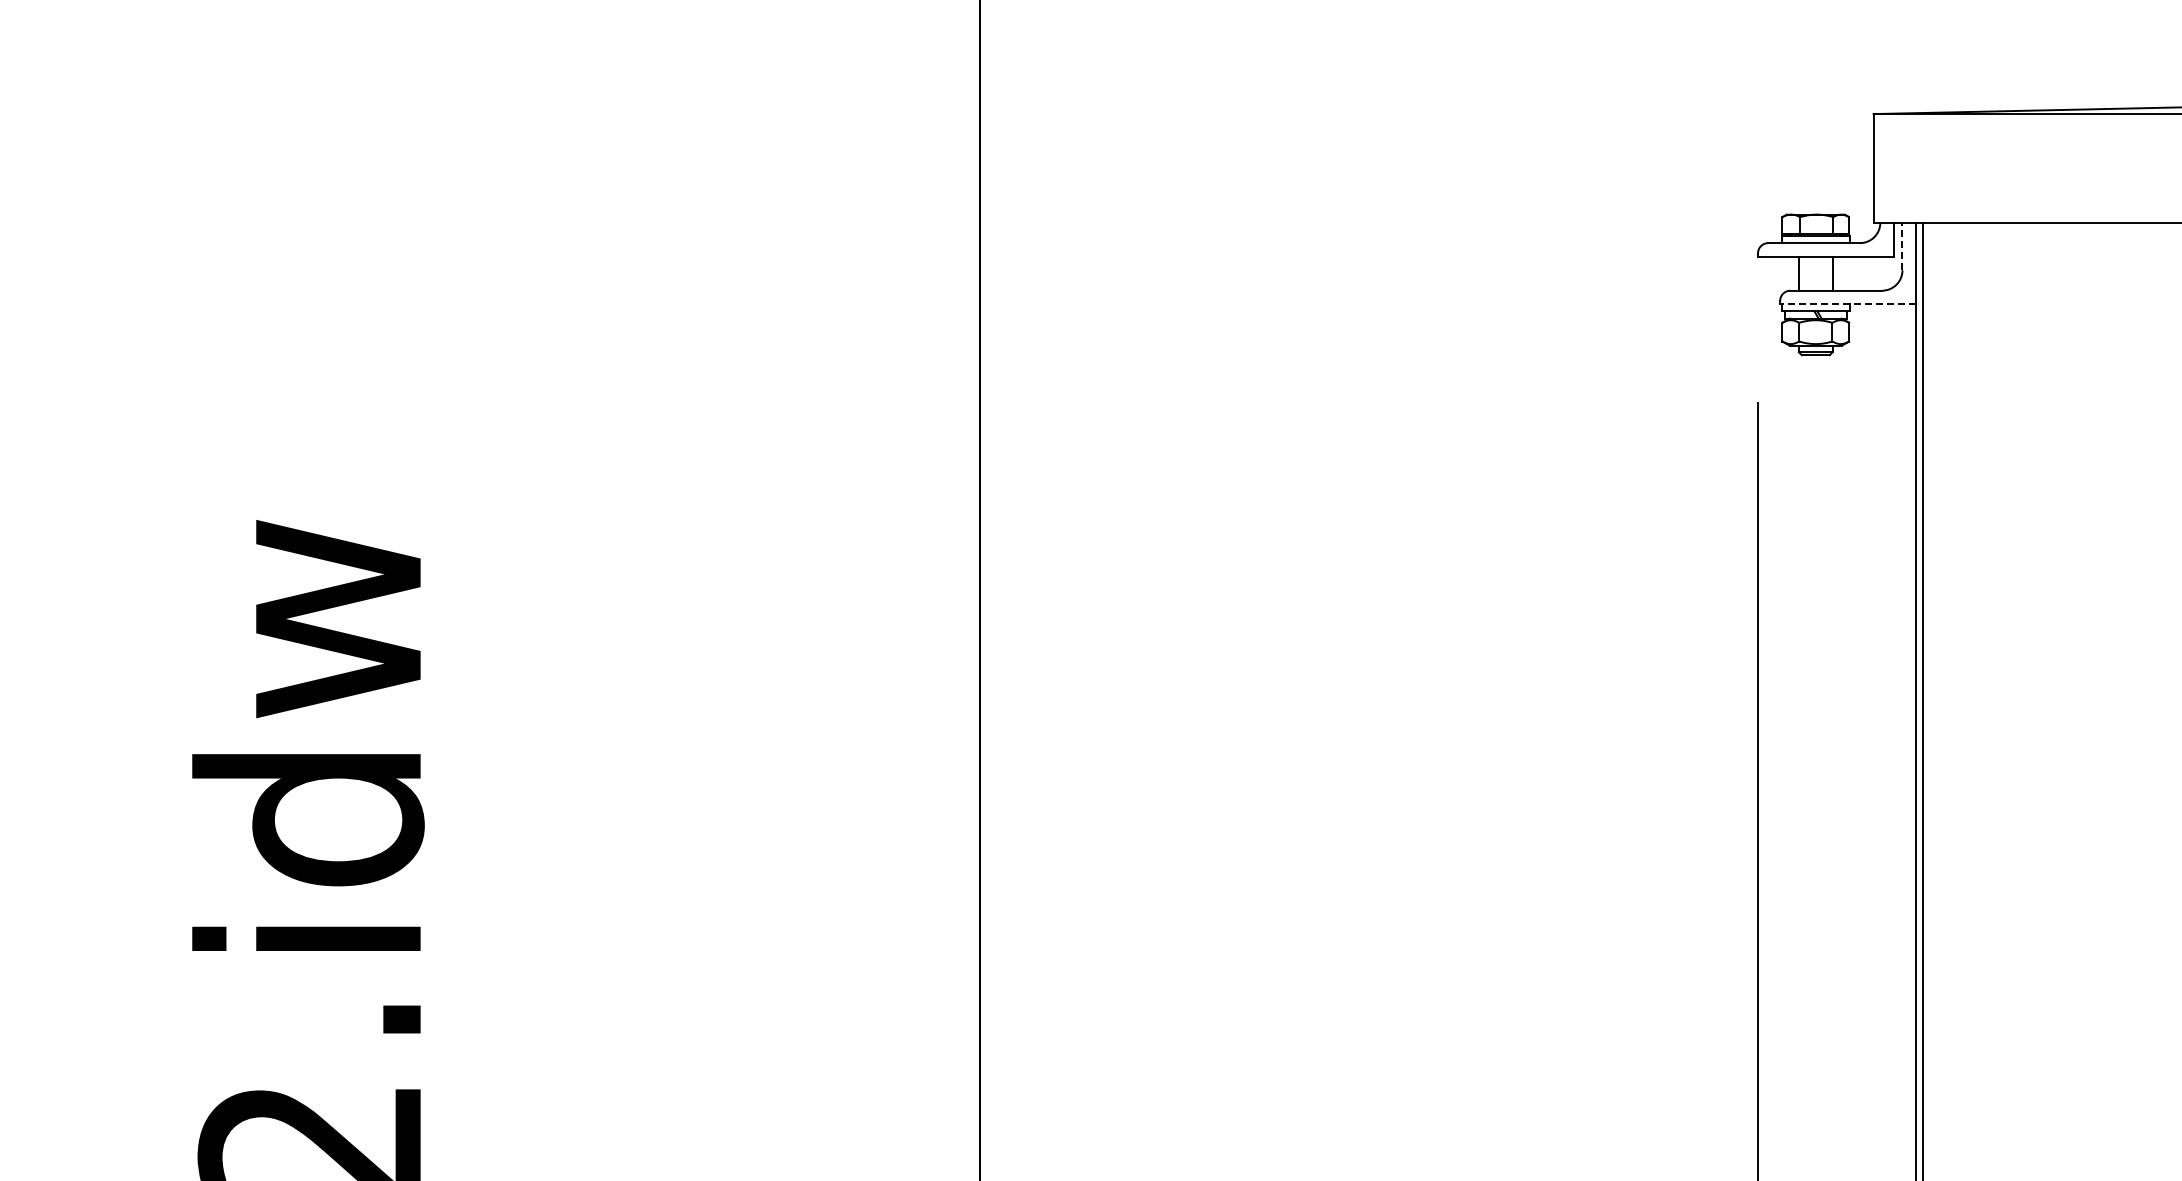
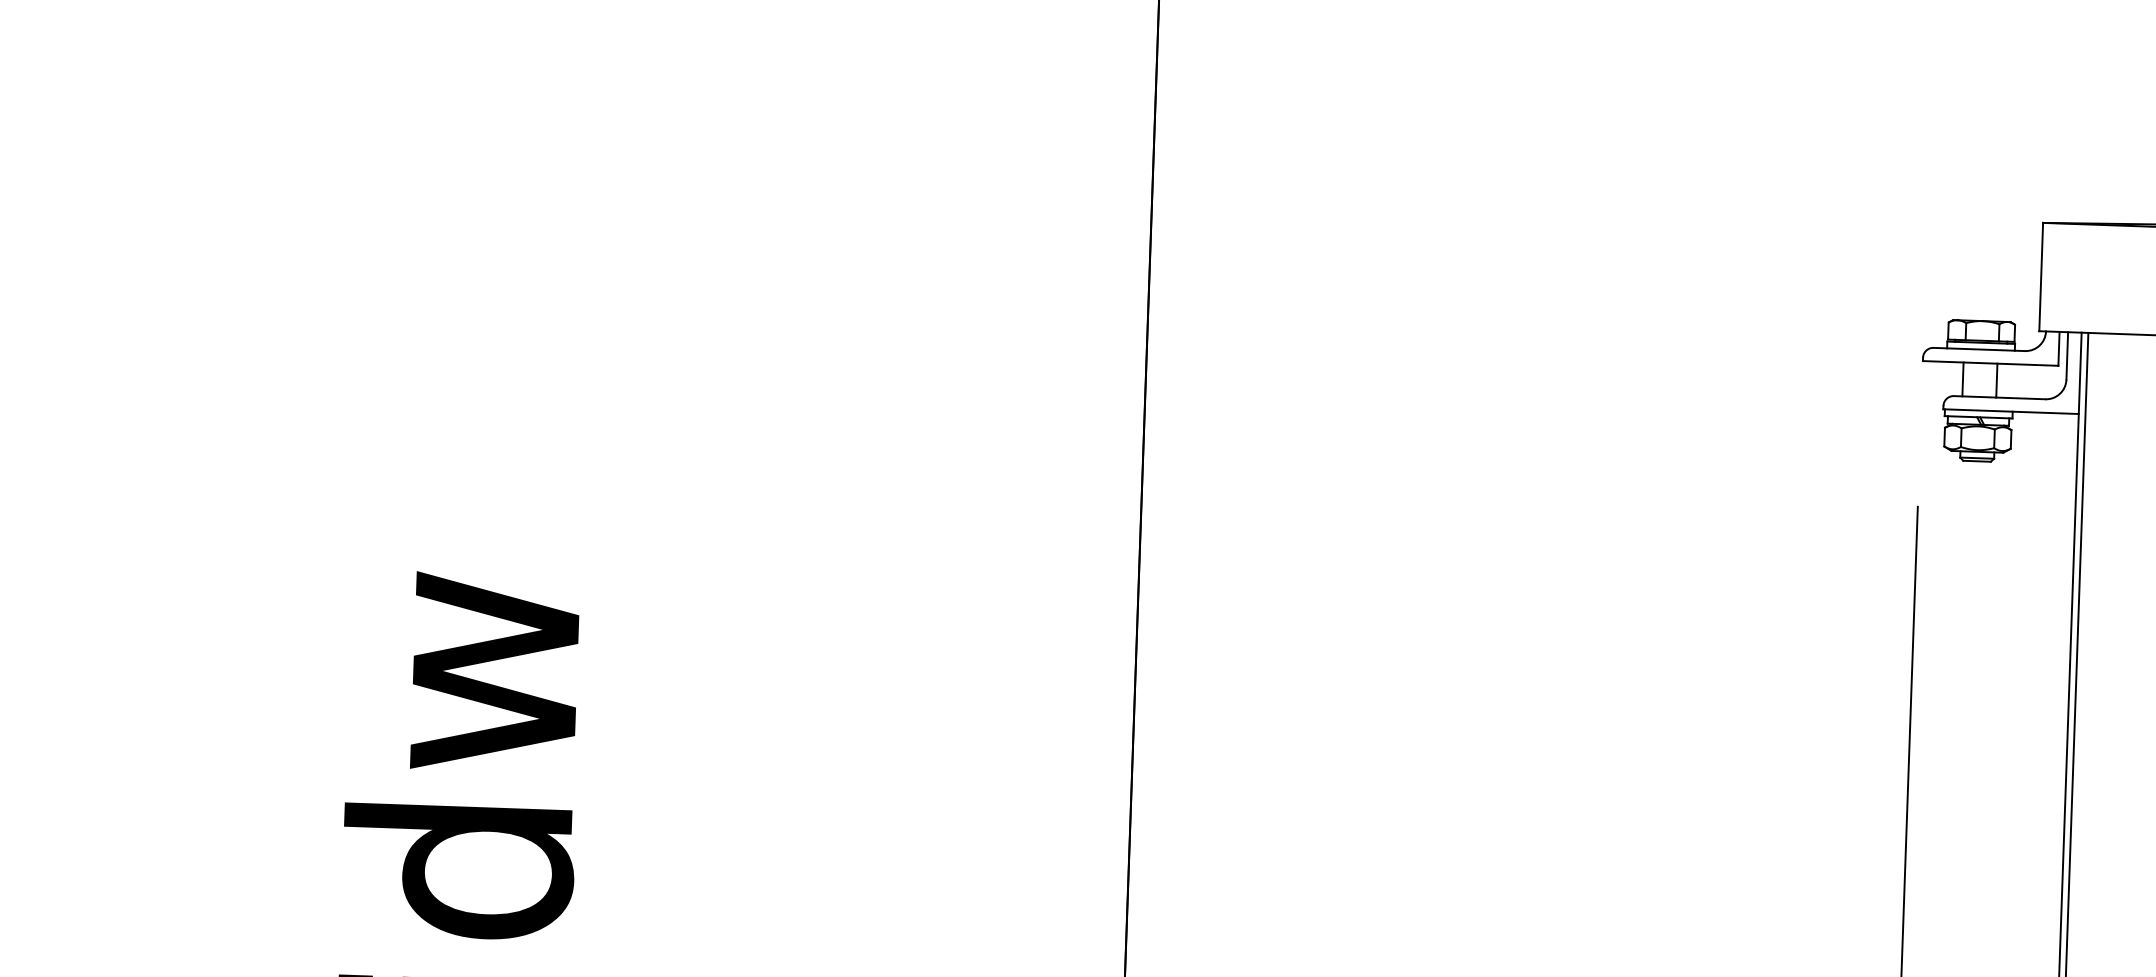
line: (1902, 246) -> (2067, 355), dashed -> solid
line: (1848, 304) -> (2011, 411), dashed -> solid

